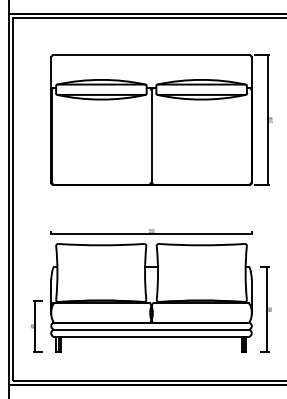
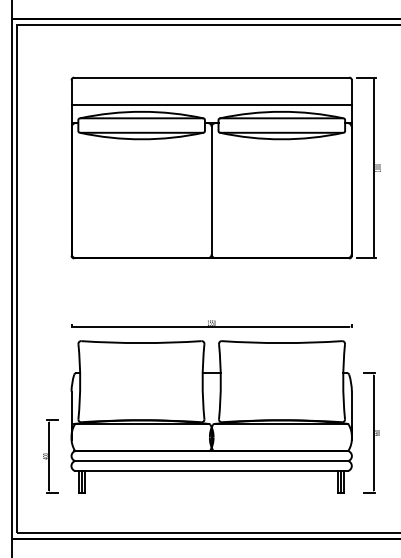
line: (151, 74) -> (211, 104), added

